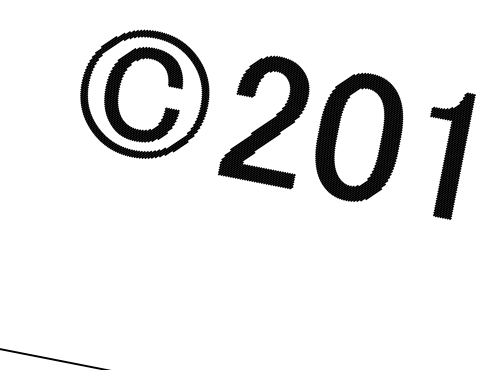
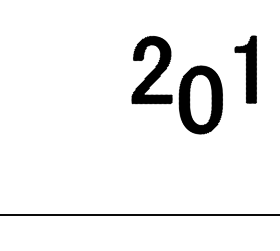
part: (144, 94) -> (86, 69), removed
part: (358, 136) -> (200, 99), moved

